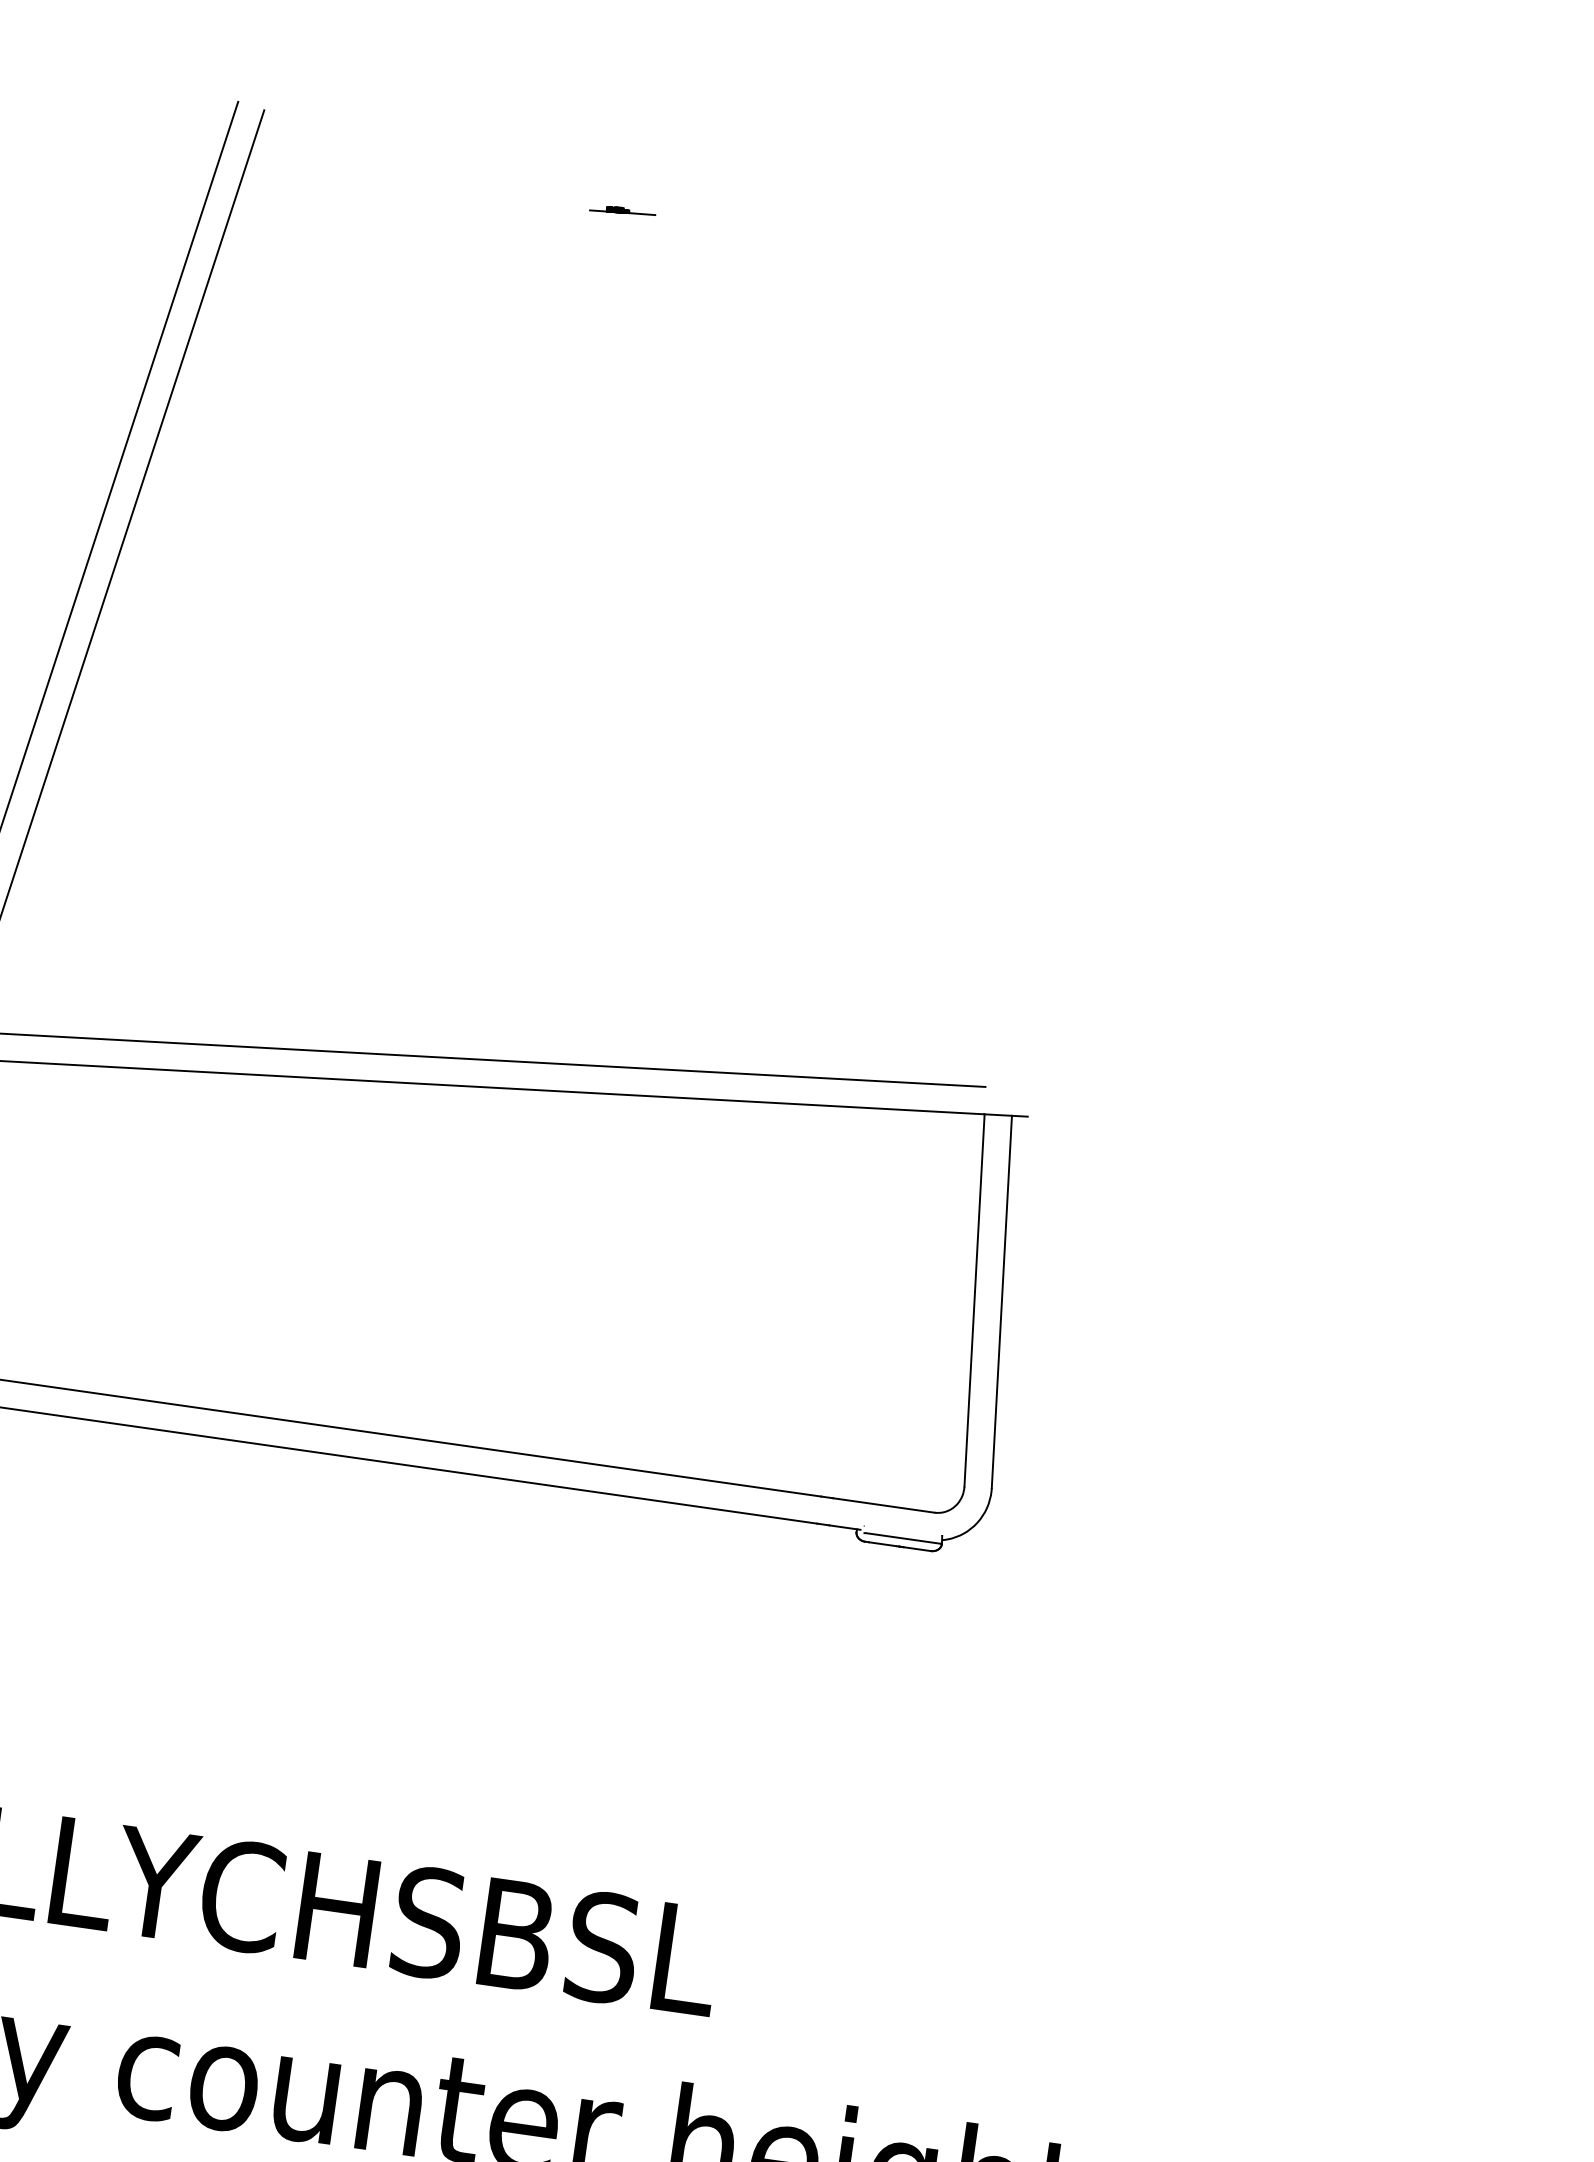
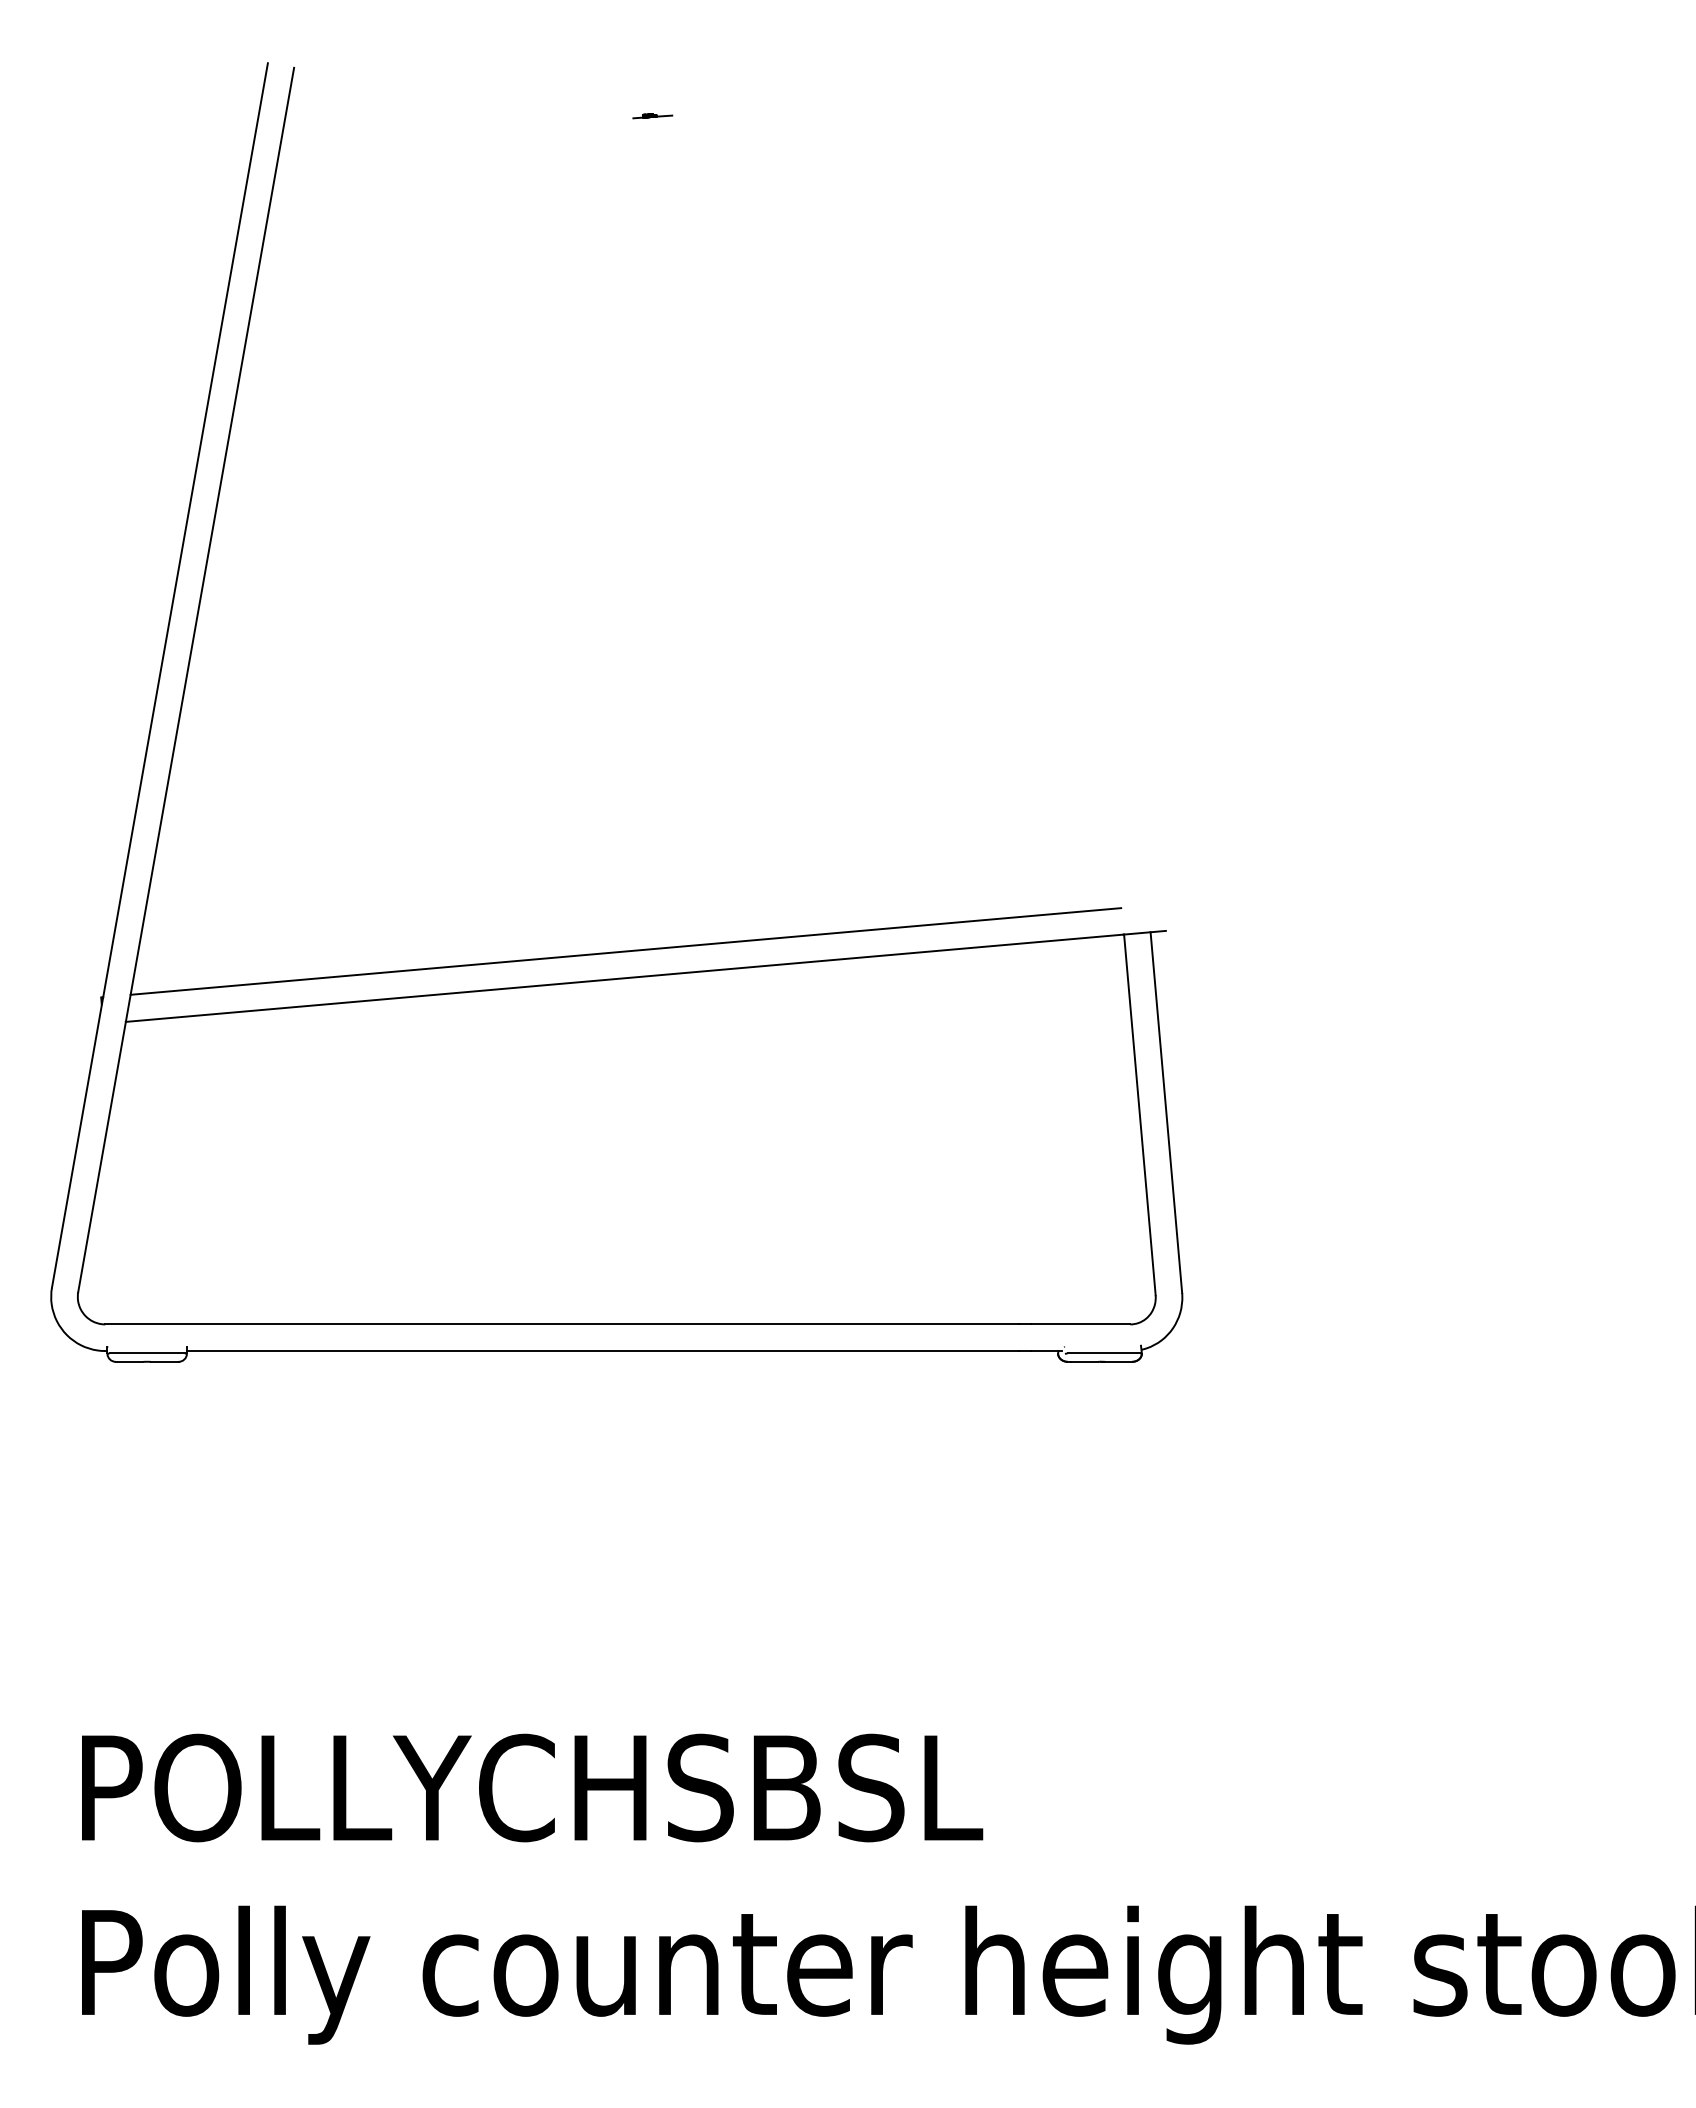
part: (622, 211) -> (652, 116), size x0.62

